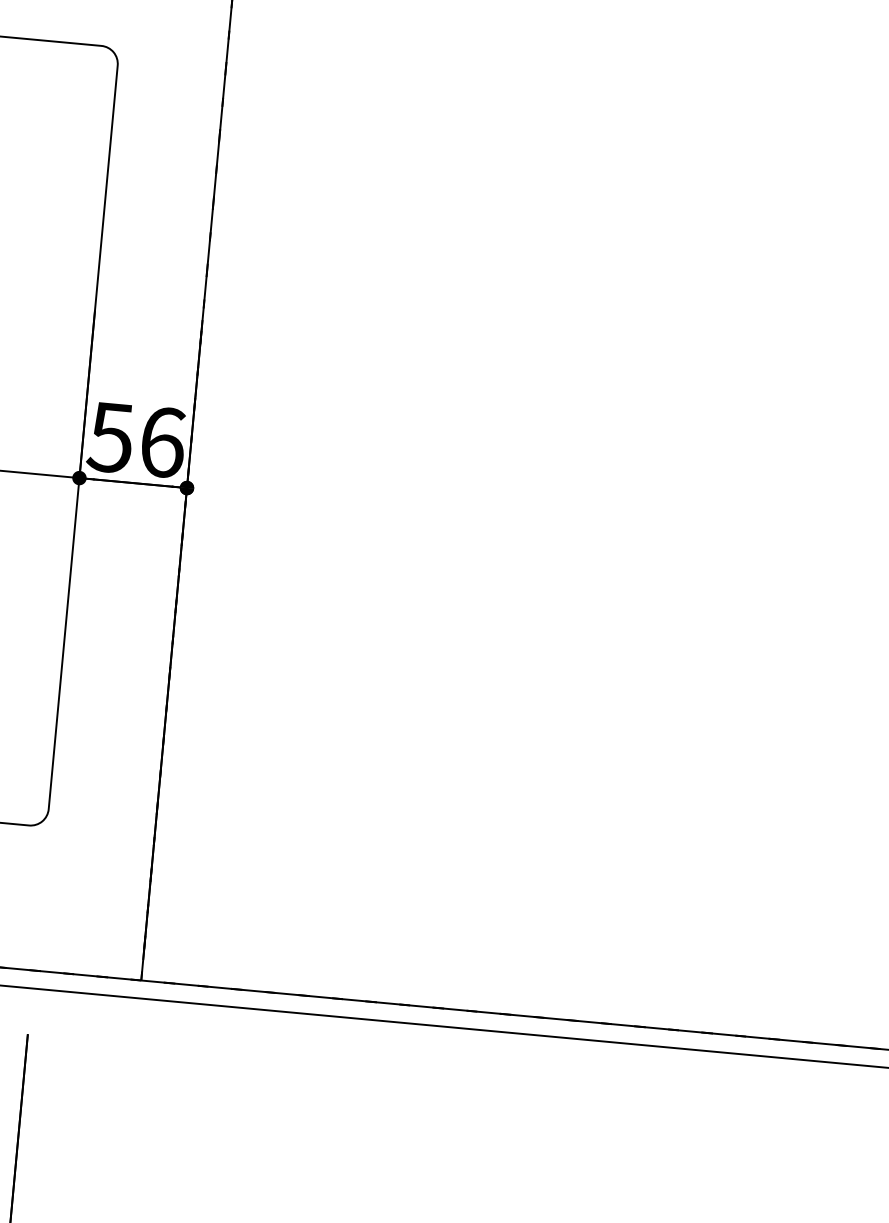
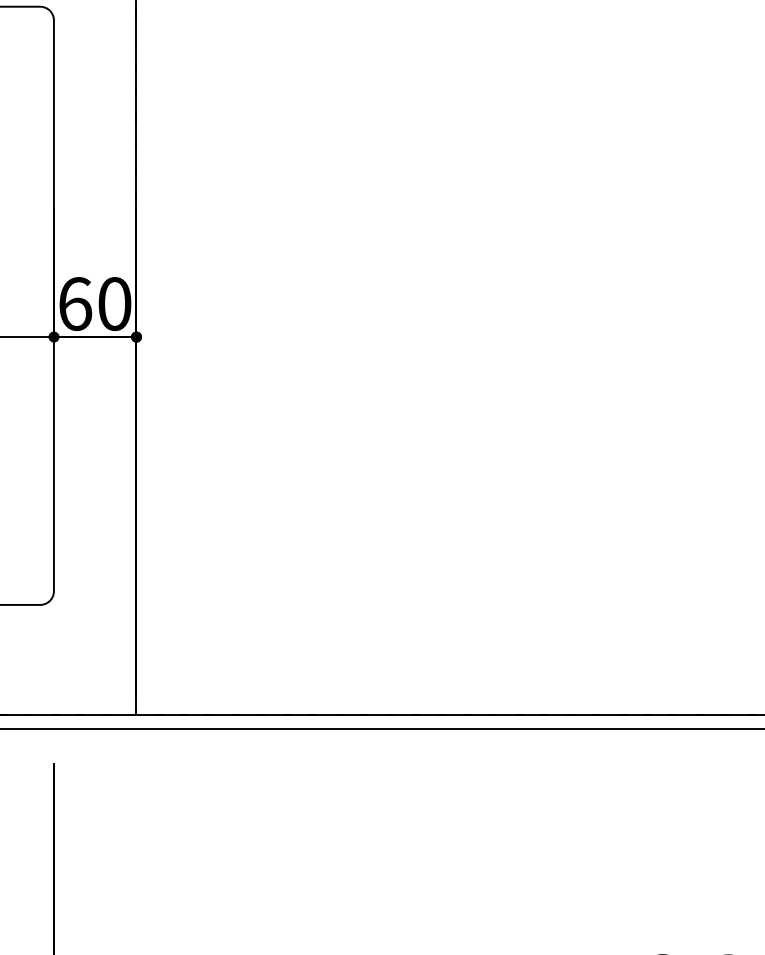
text: (136, 440) -> (94, 304), 56 -> 60

